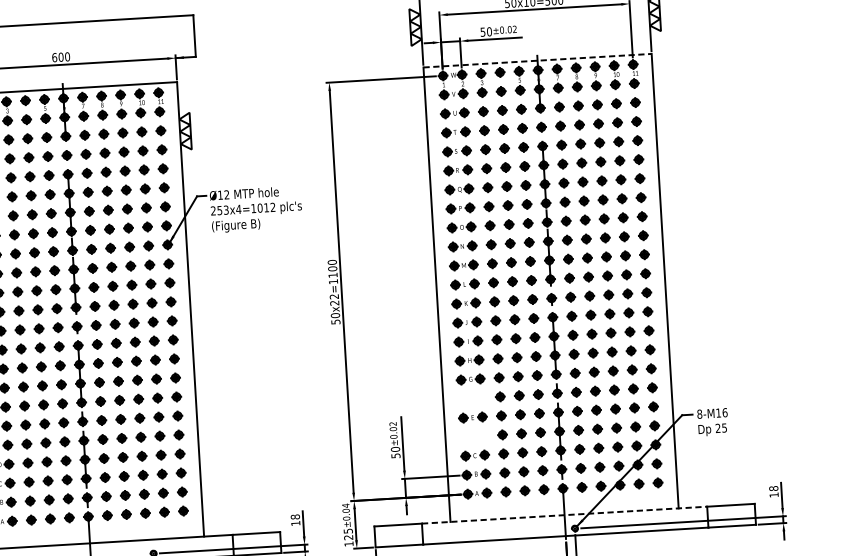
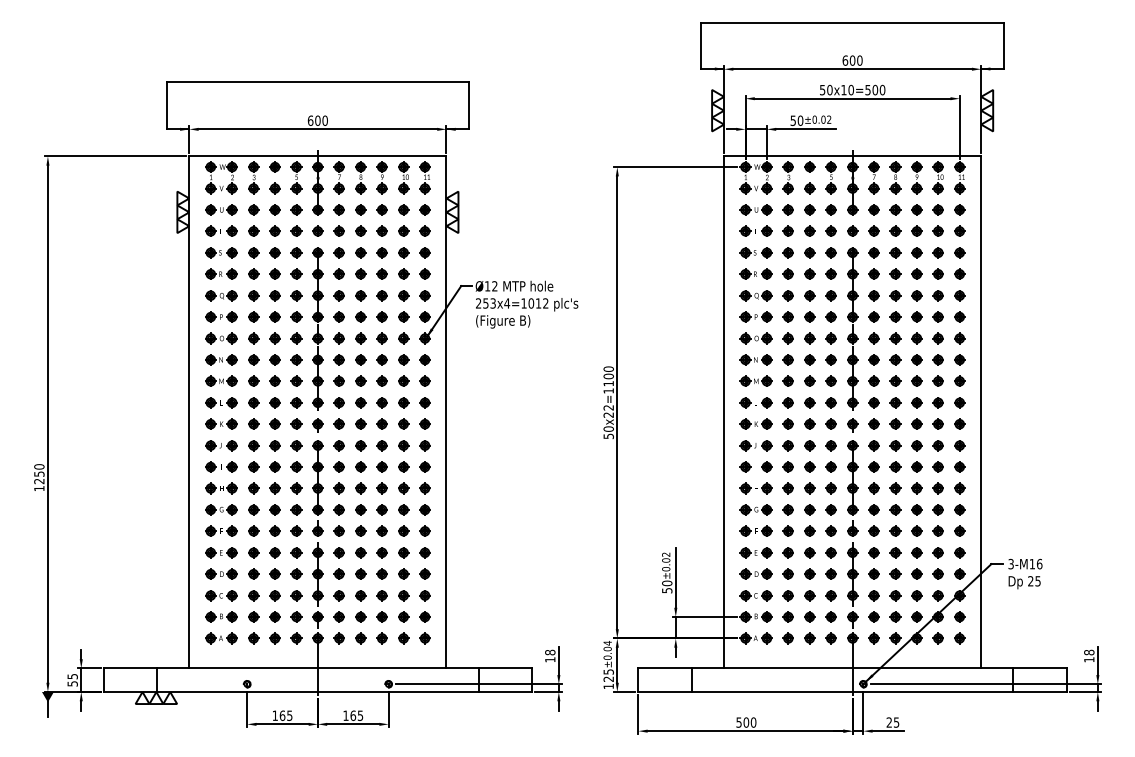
line: (537, 60) -> (852, 156), dashed -> solid
part: (471, 397) -> (755, 530), added
text: (699, 414) -> (1010, 564), 8-M16 -> 3-M16
part: (473, 436) -> (755, 573), added
line: (564, 515) -> (852, 668), dashed -> solid

